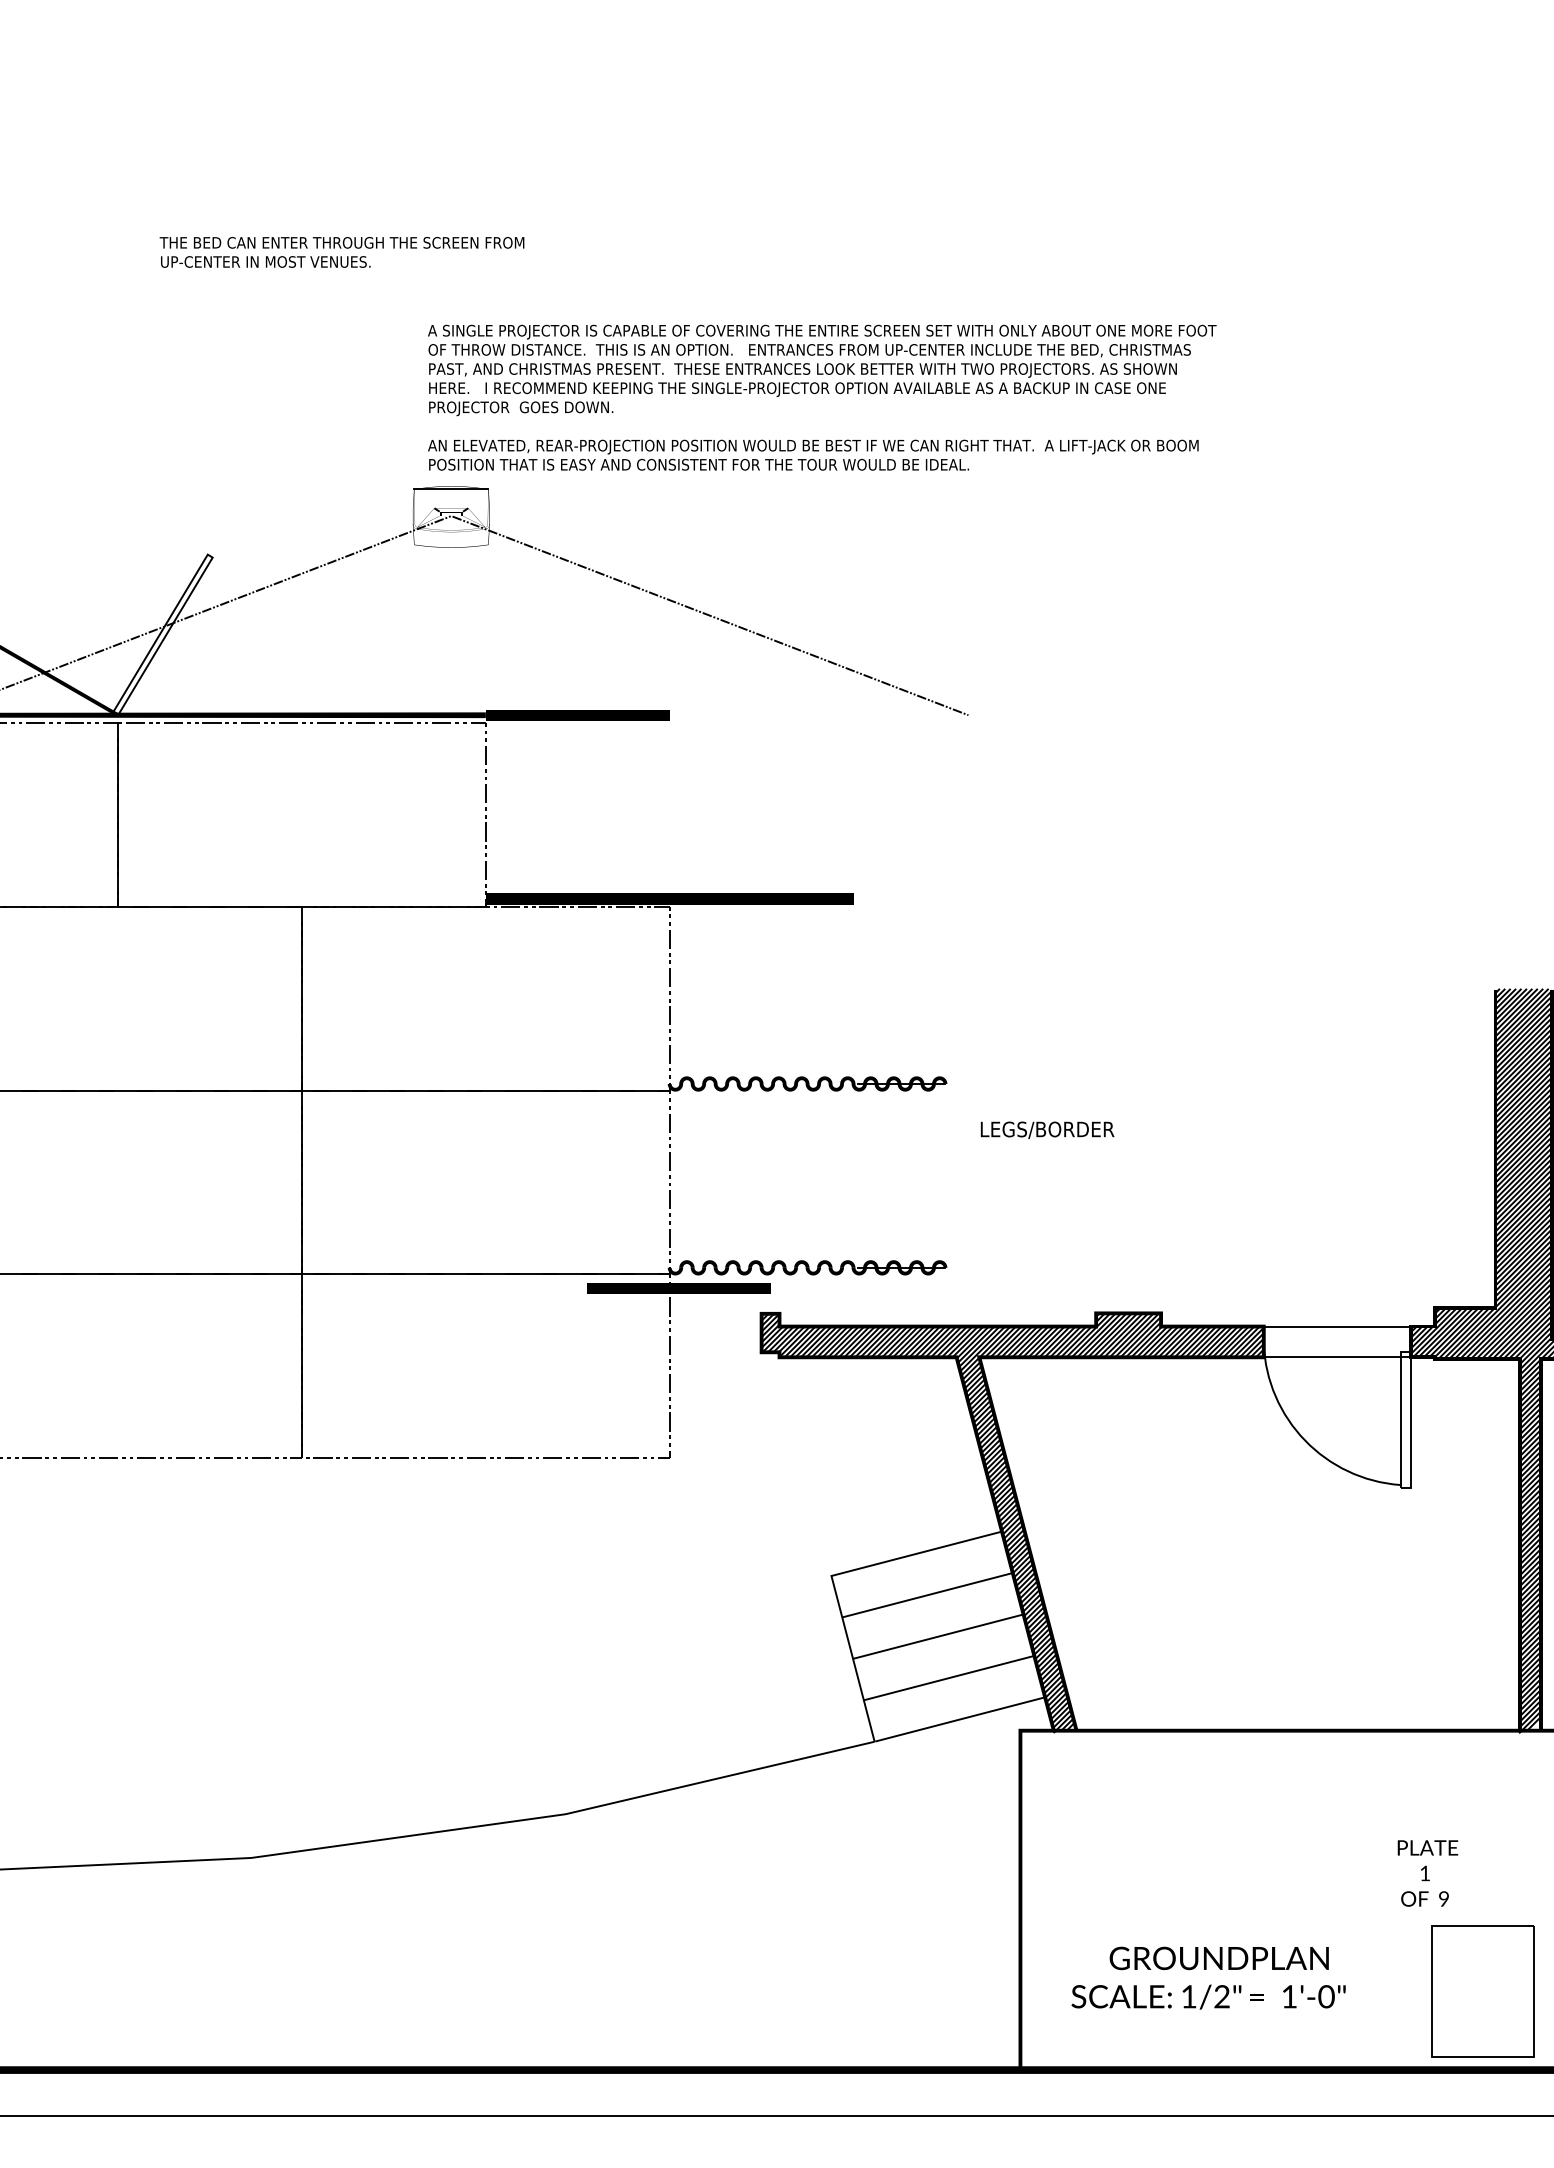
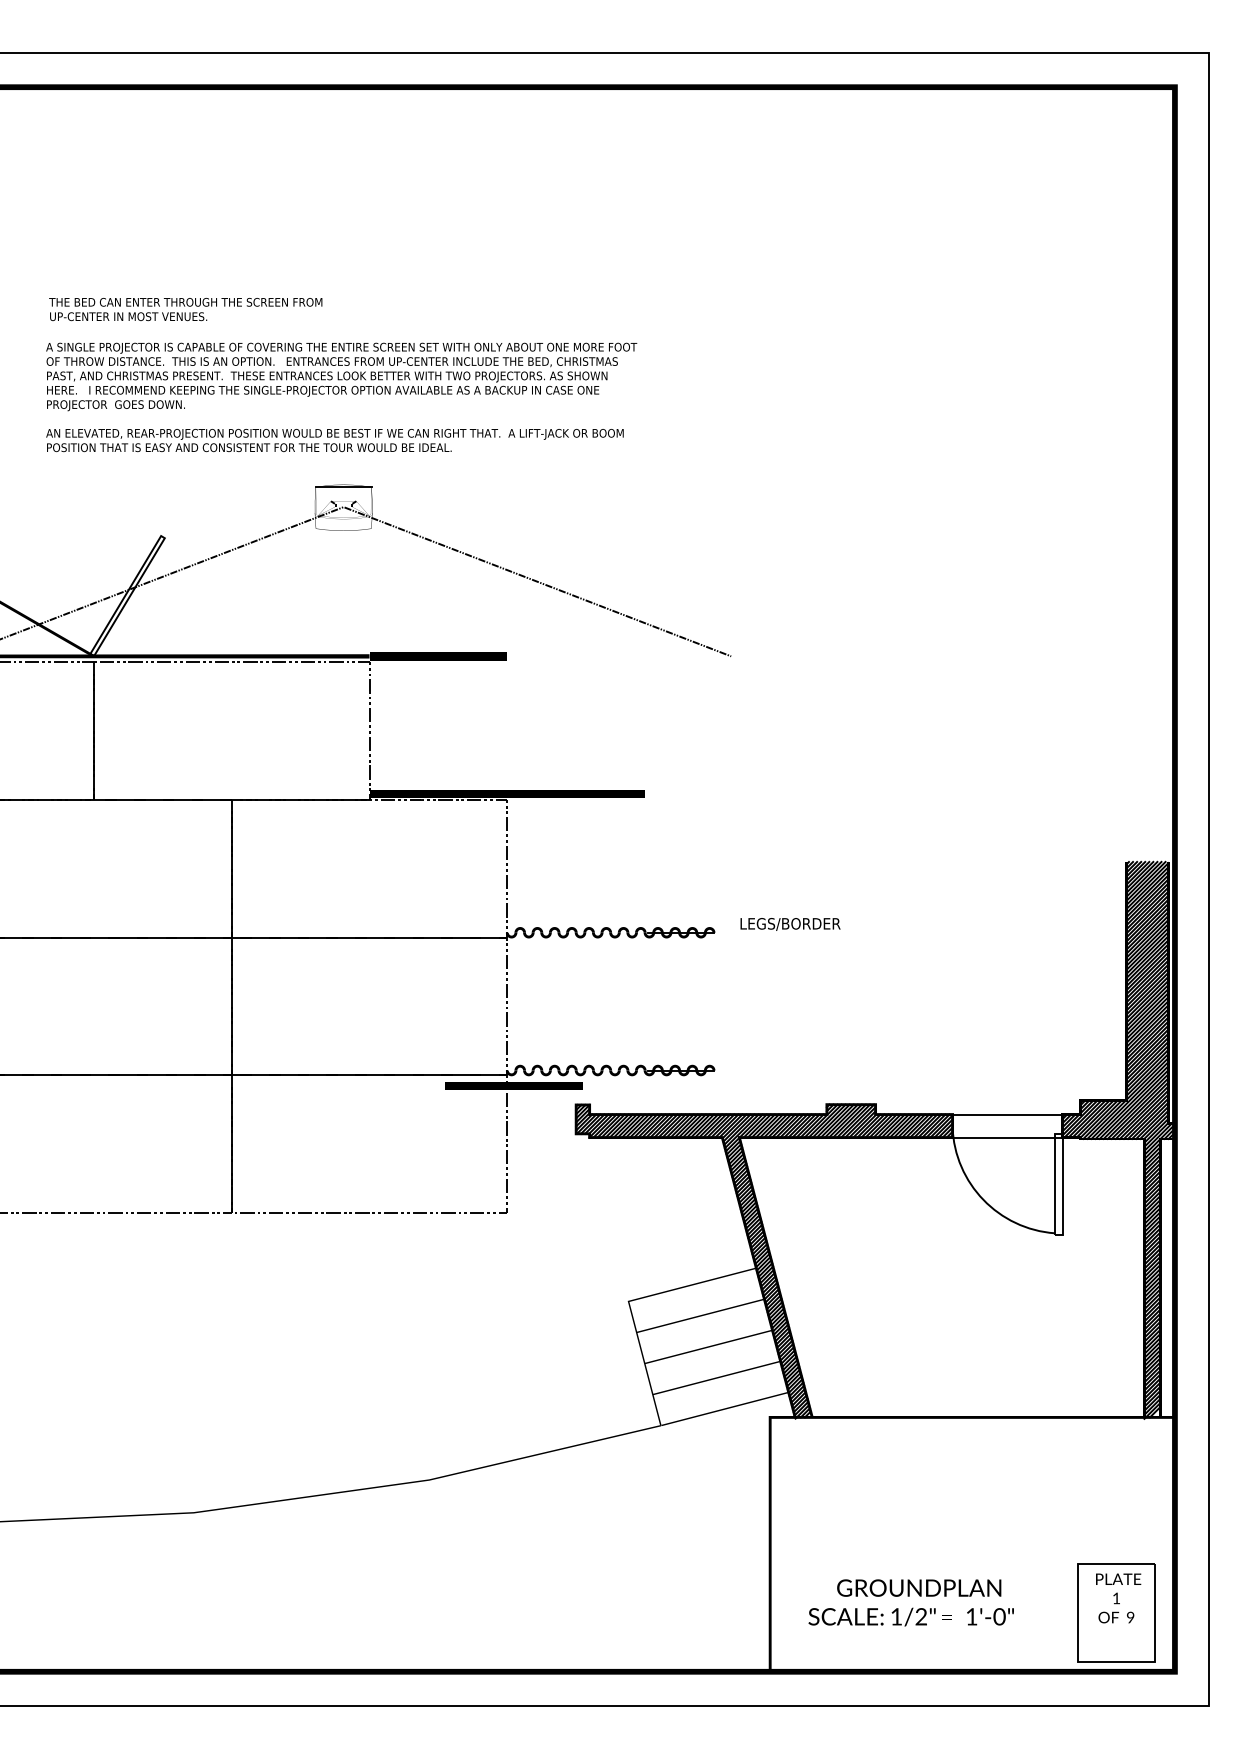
text: (341, 252) -> (185, 309), moved
text: (822, 397) -> (341, 397), moved
text: (1047, 1130) -> (790, 924), moved
text: (1427, 1873) -> (1118, 1598), moved

